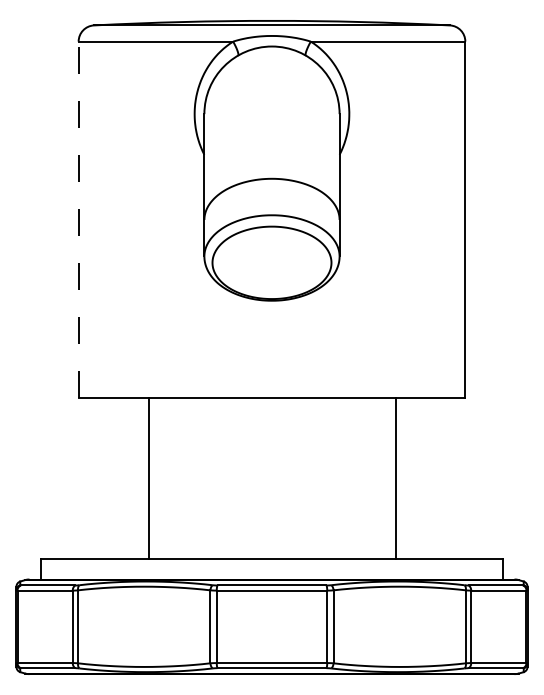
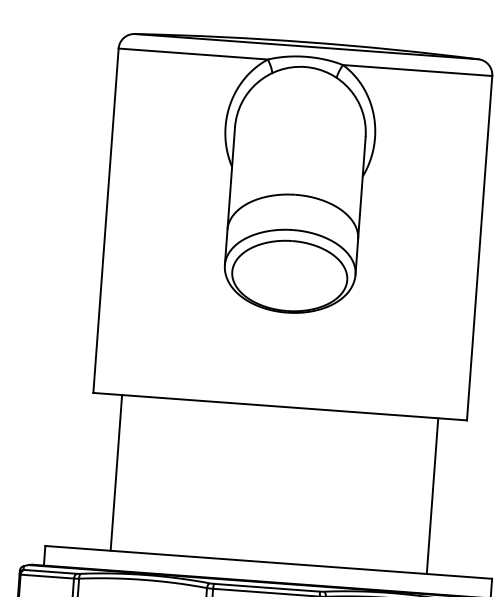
line: (78, 219) -> (105, 220), dashed -> solid
line: (149, 478) -> (116, 472), moved
line: (395, 478) -> (432, 495), moved

